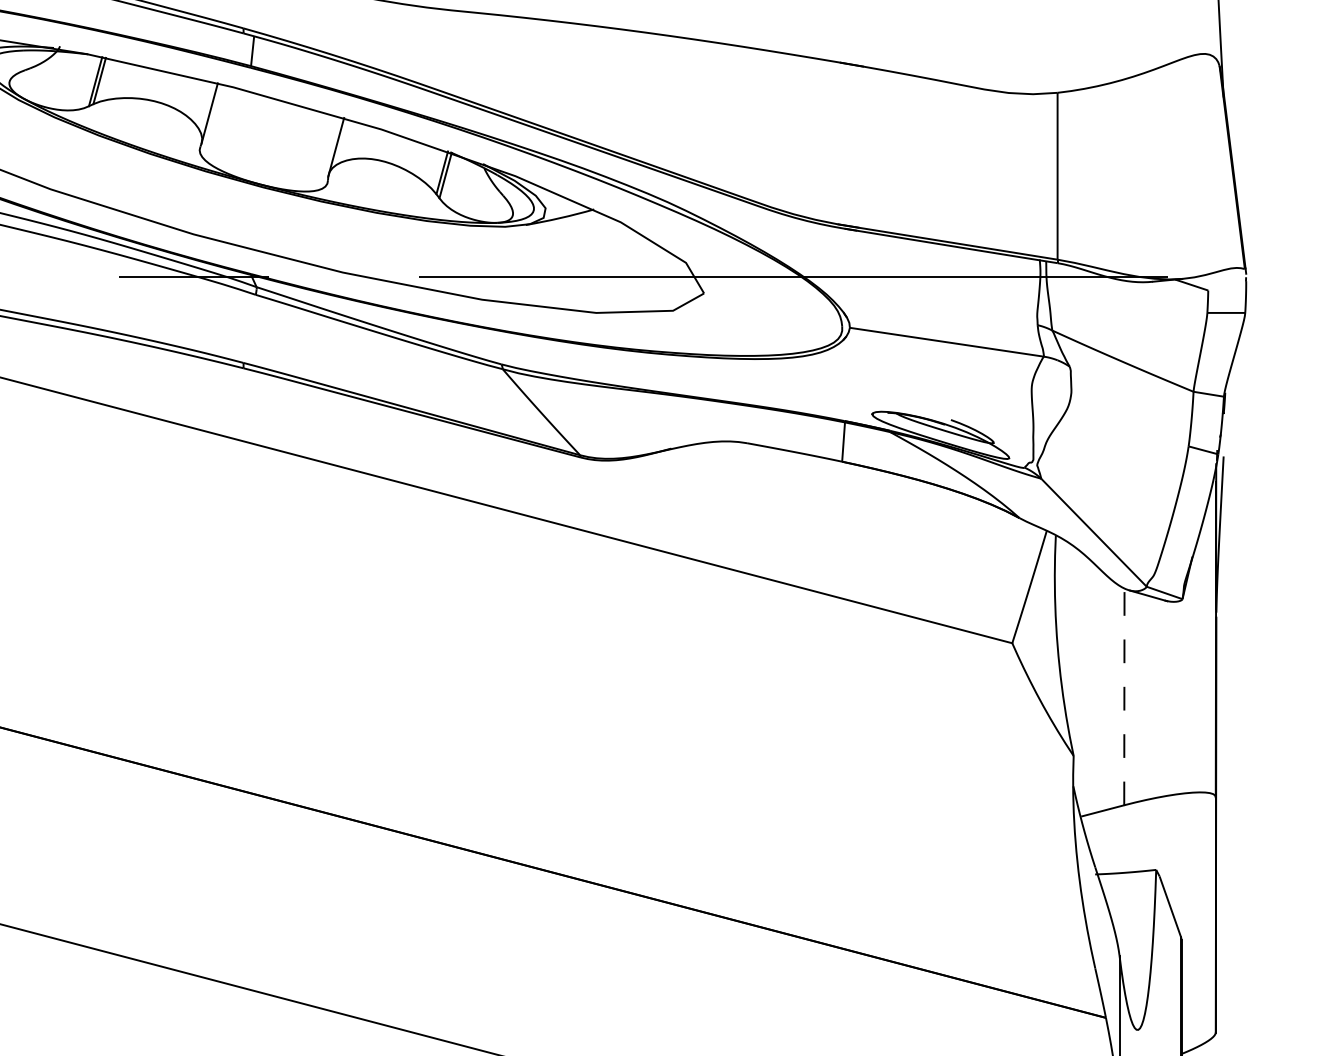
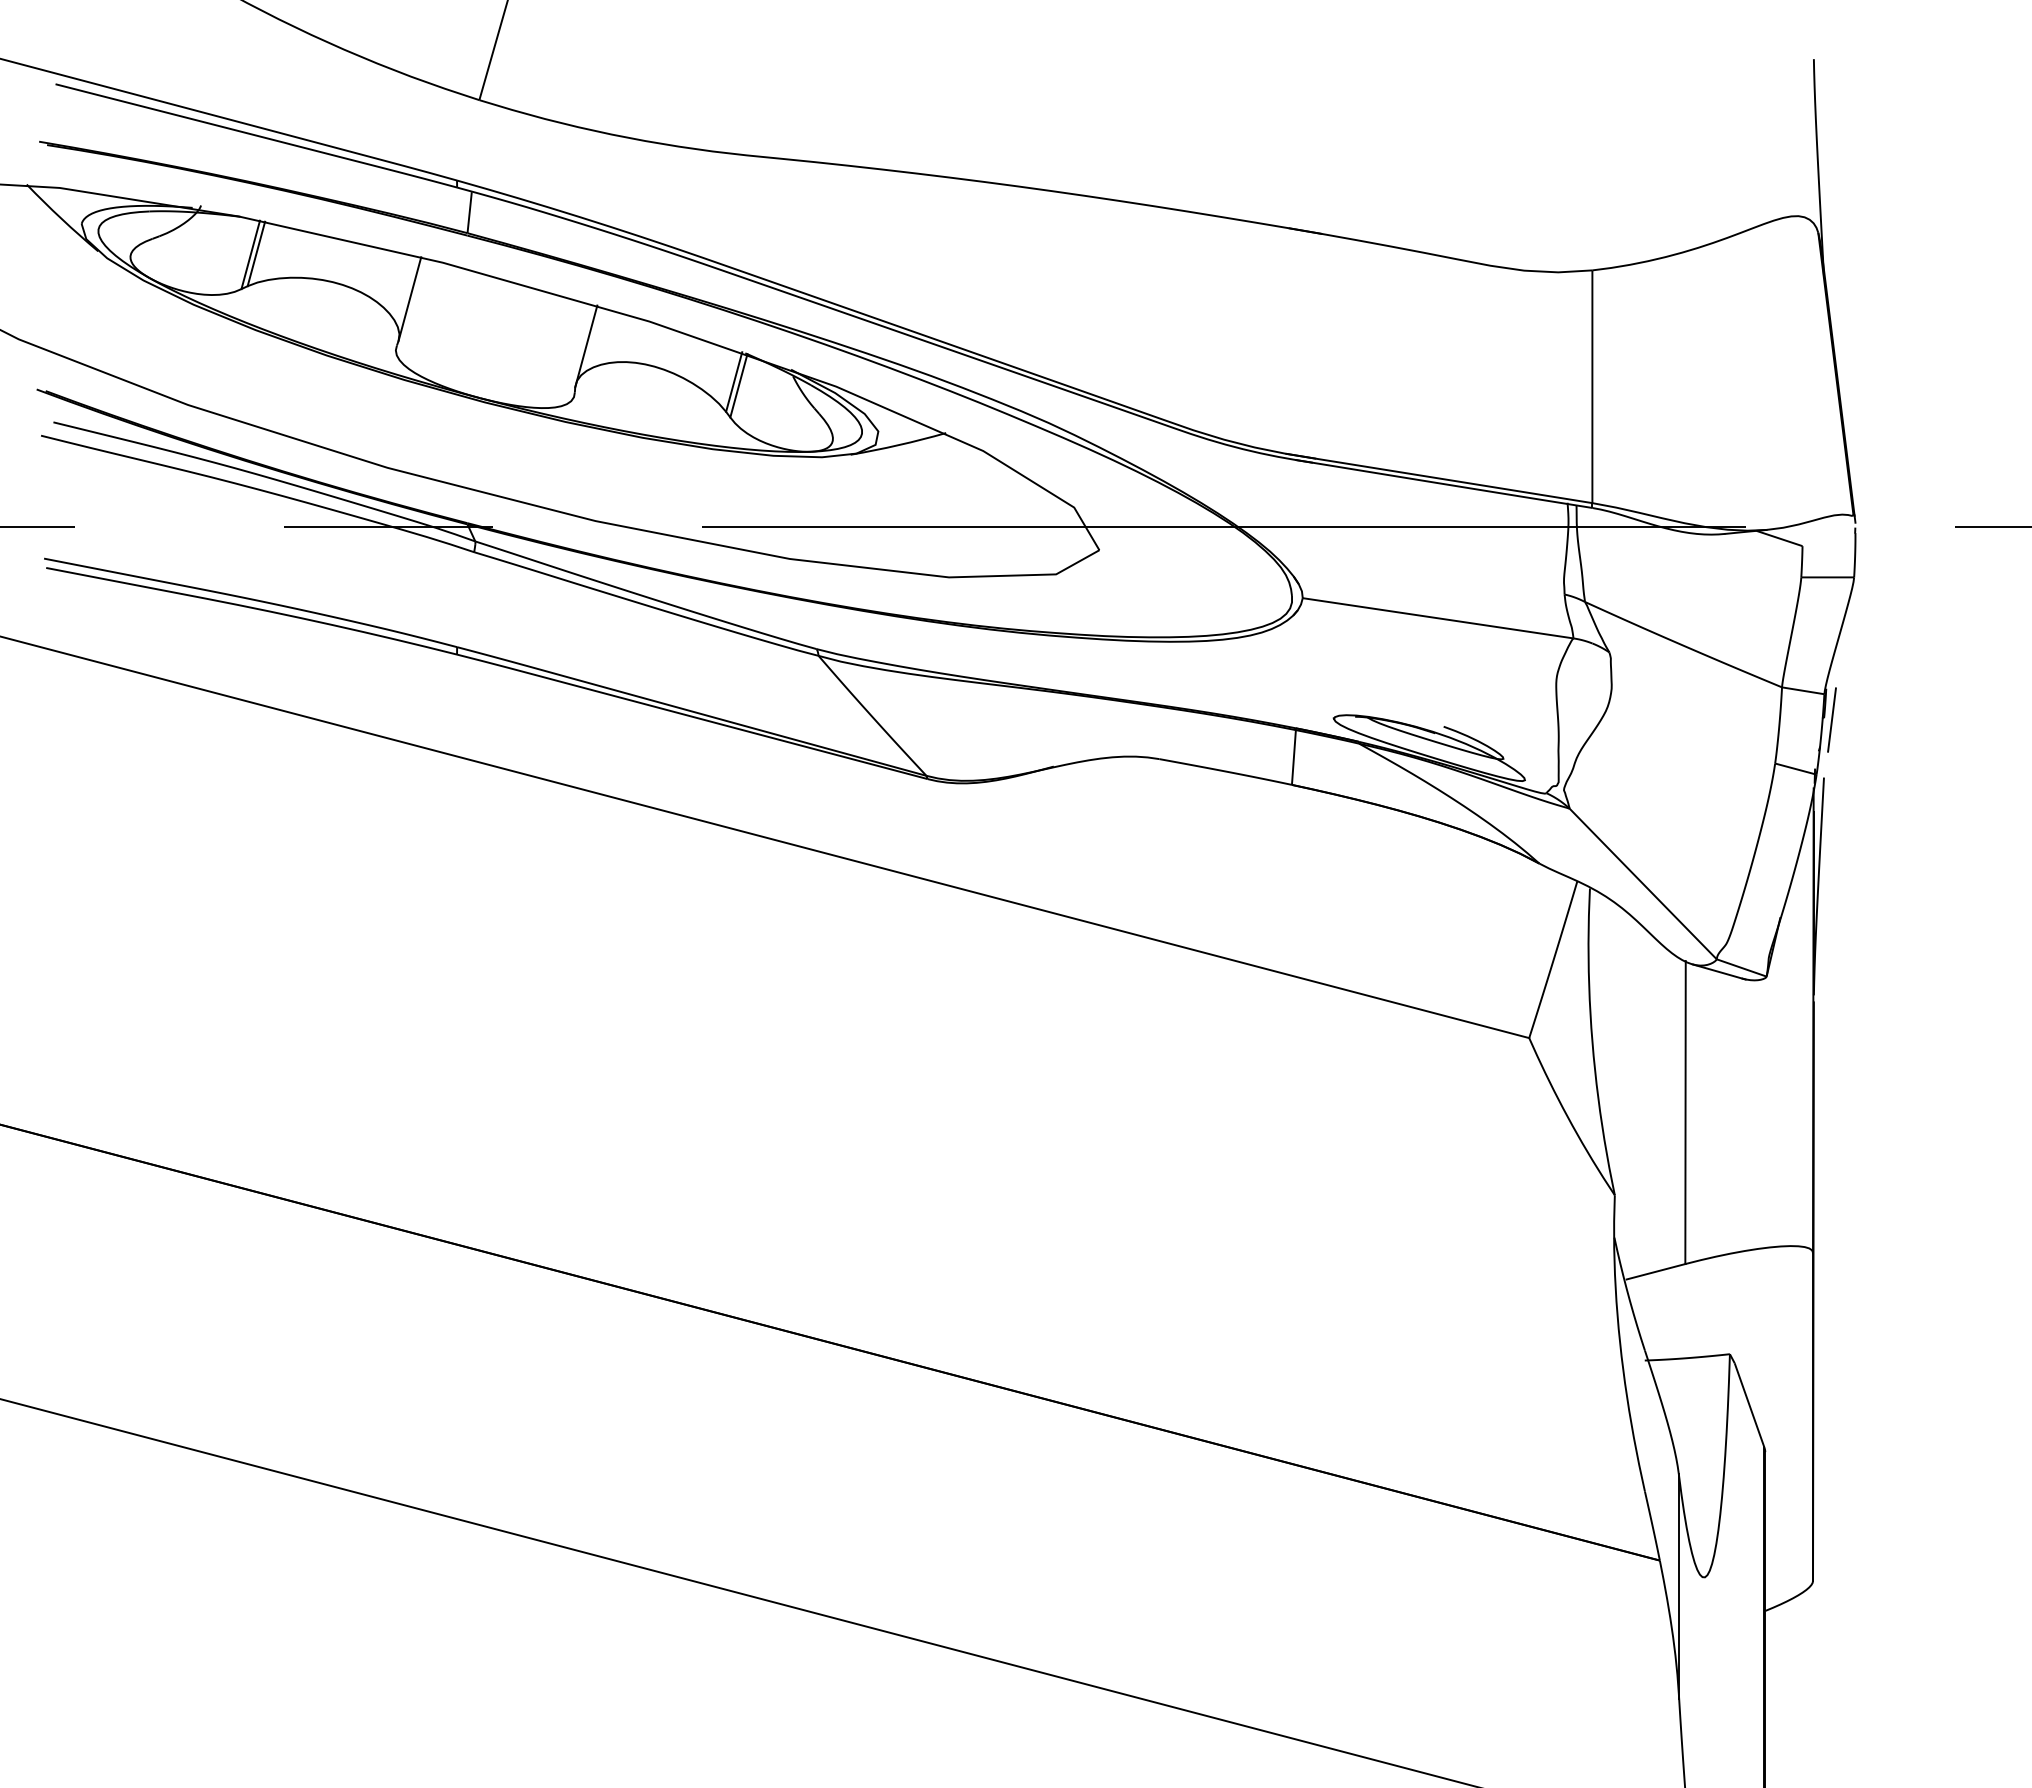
line: (1229, 414) -> (1831, 719), added
line: (1124, 696) -> (1685, 1112), dashed -> solid

